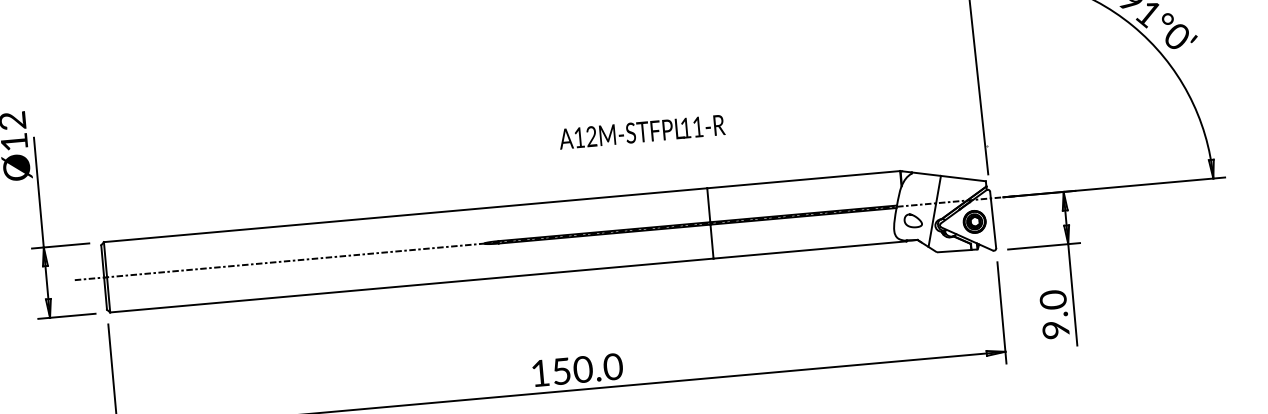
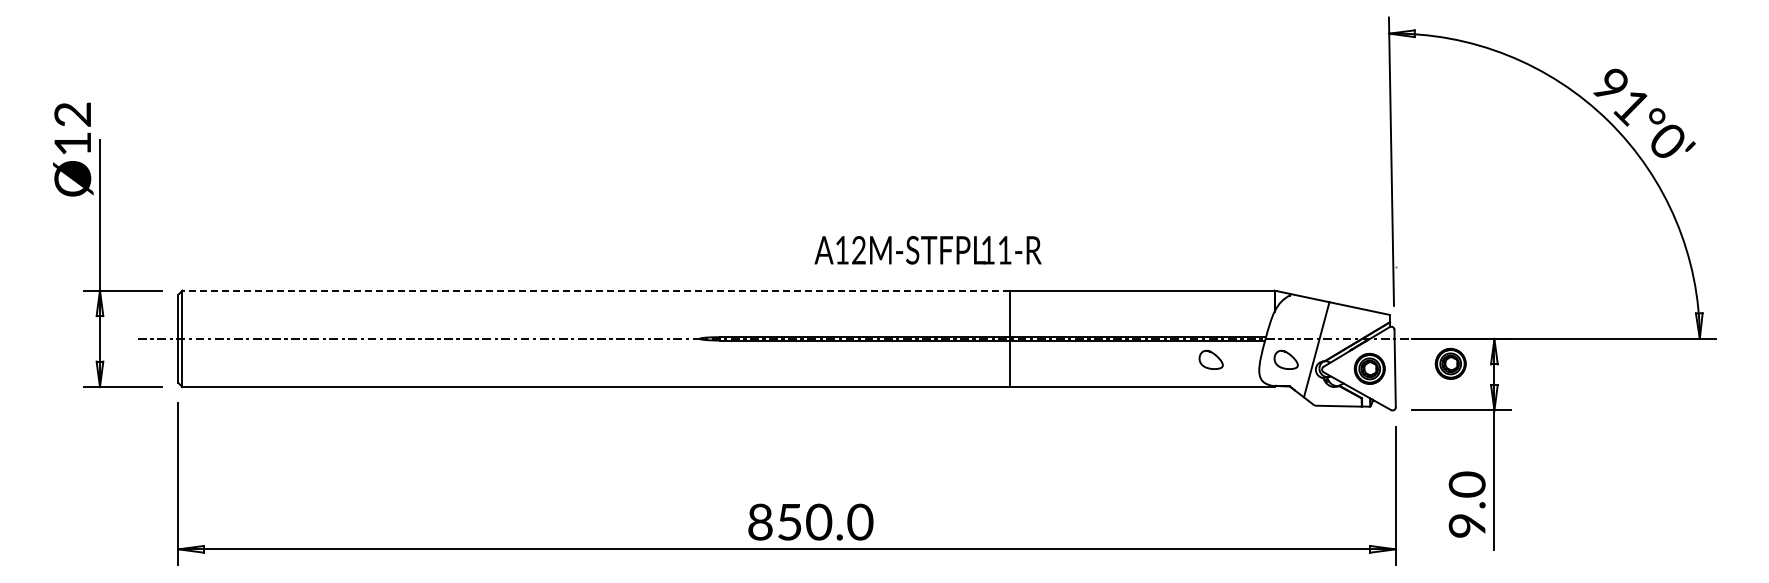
text: (641, 132) -> (927, 250), moved
part: (1033, 212) -> (1450, 363), added
line: (405, 215) -> (596, 290), solid -> dashed
curve: (860, 222) -> (1214, 355), added
text: (540, 372) -> (760, 521), 150.0 -> 850.0

